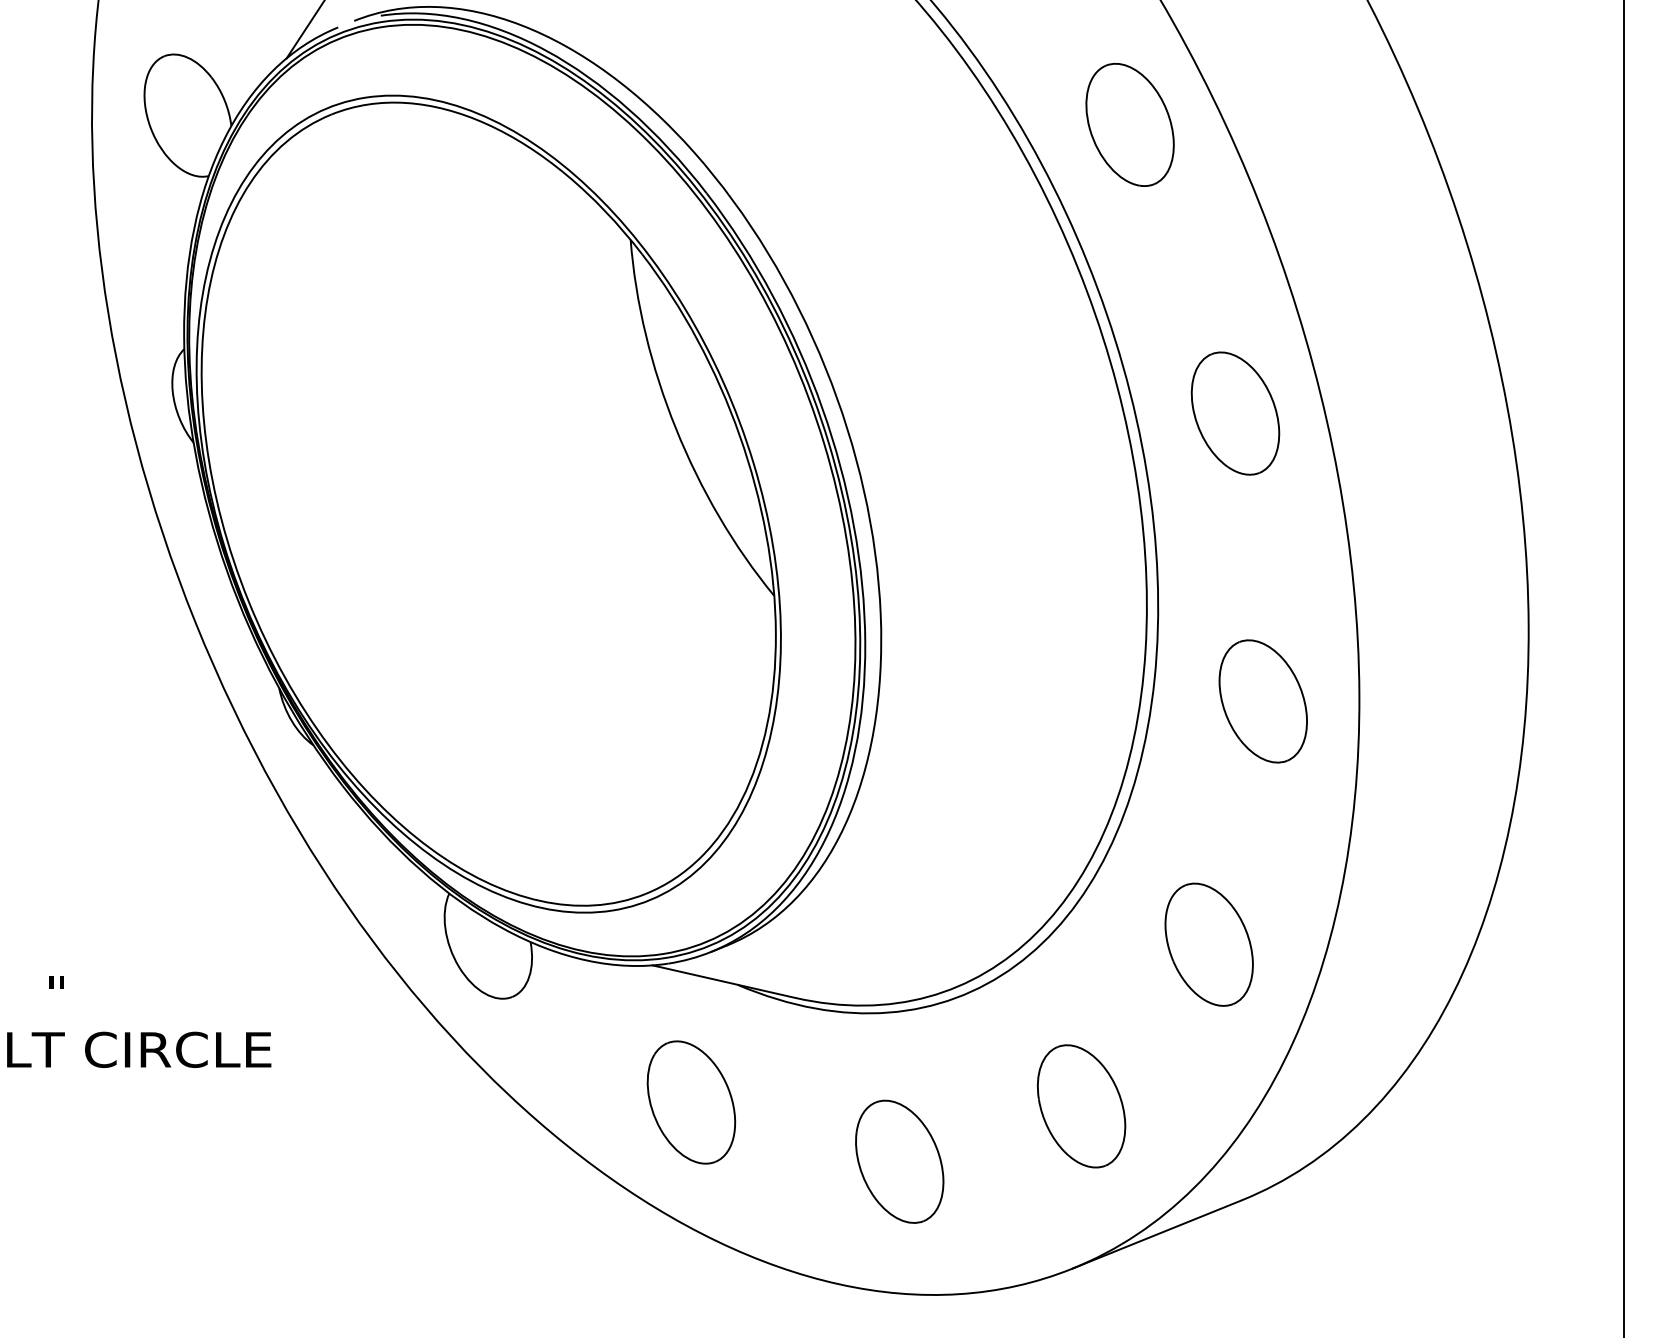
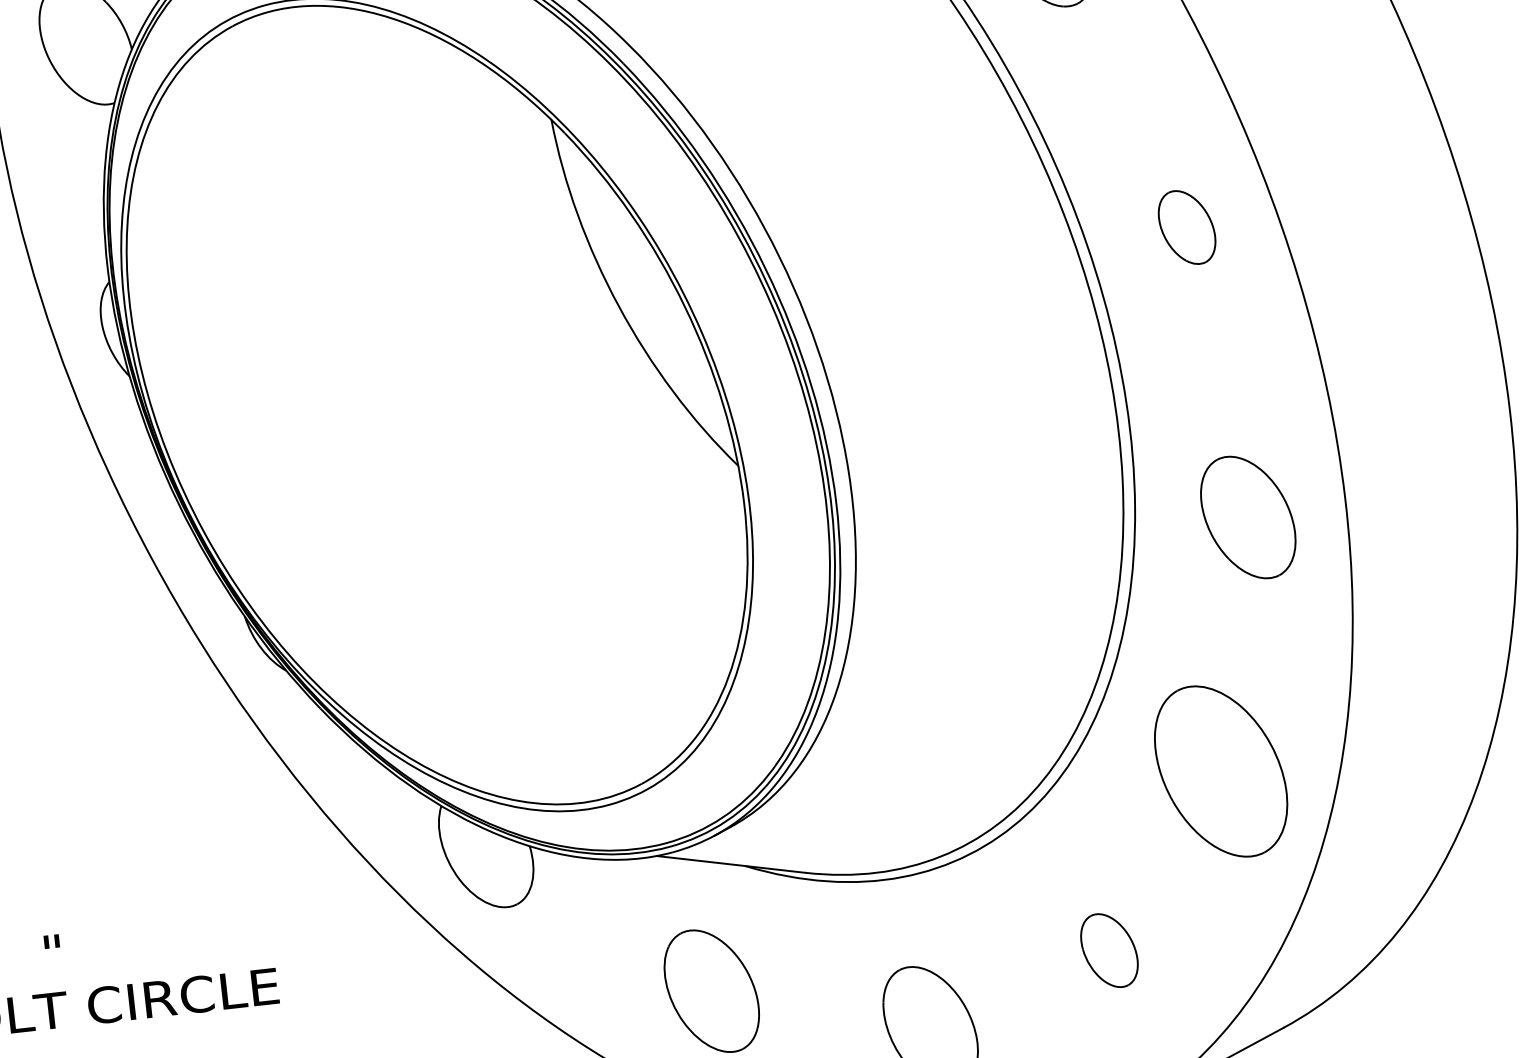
part: (1235, 413) -> (1187, 227), size x0.6
part: (1208, 944) -> (1220, 771), size x1.4
part: (1081, 1106) -> (1109, 950), size x0.6

